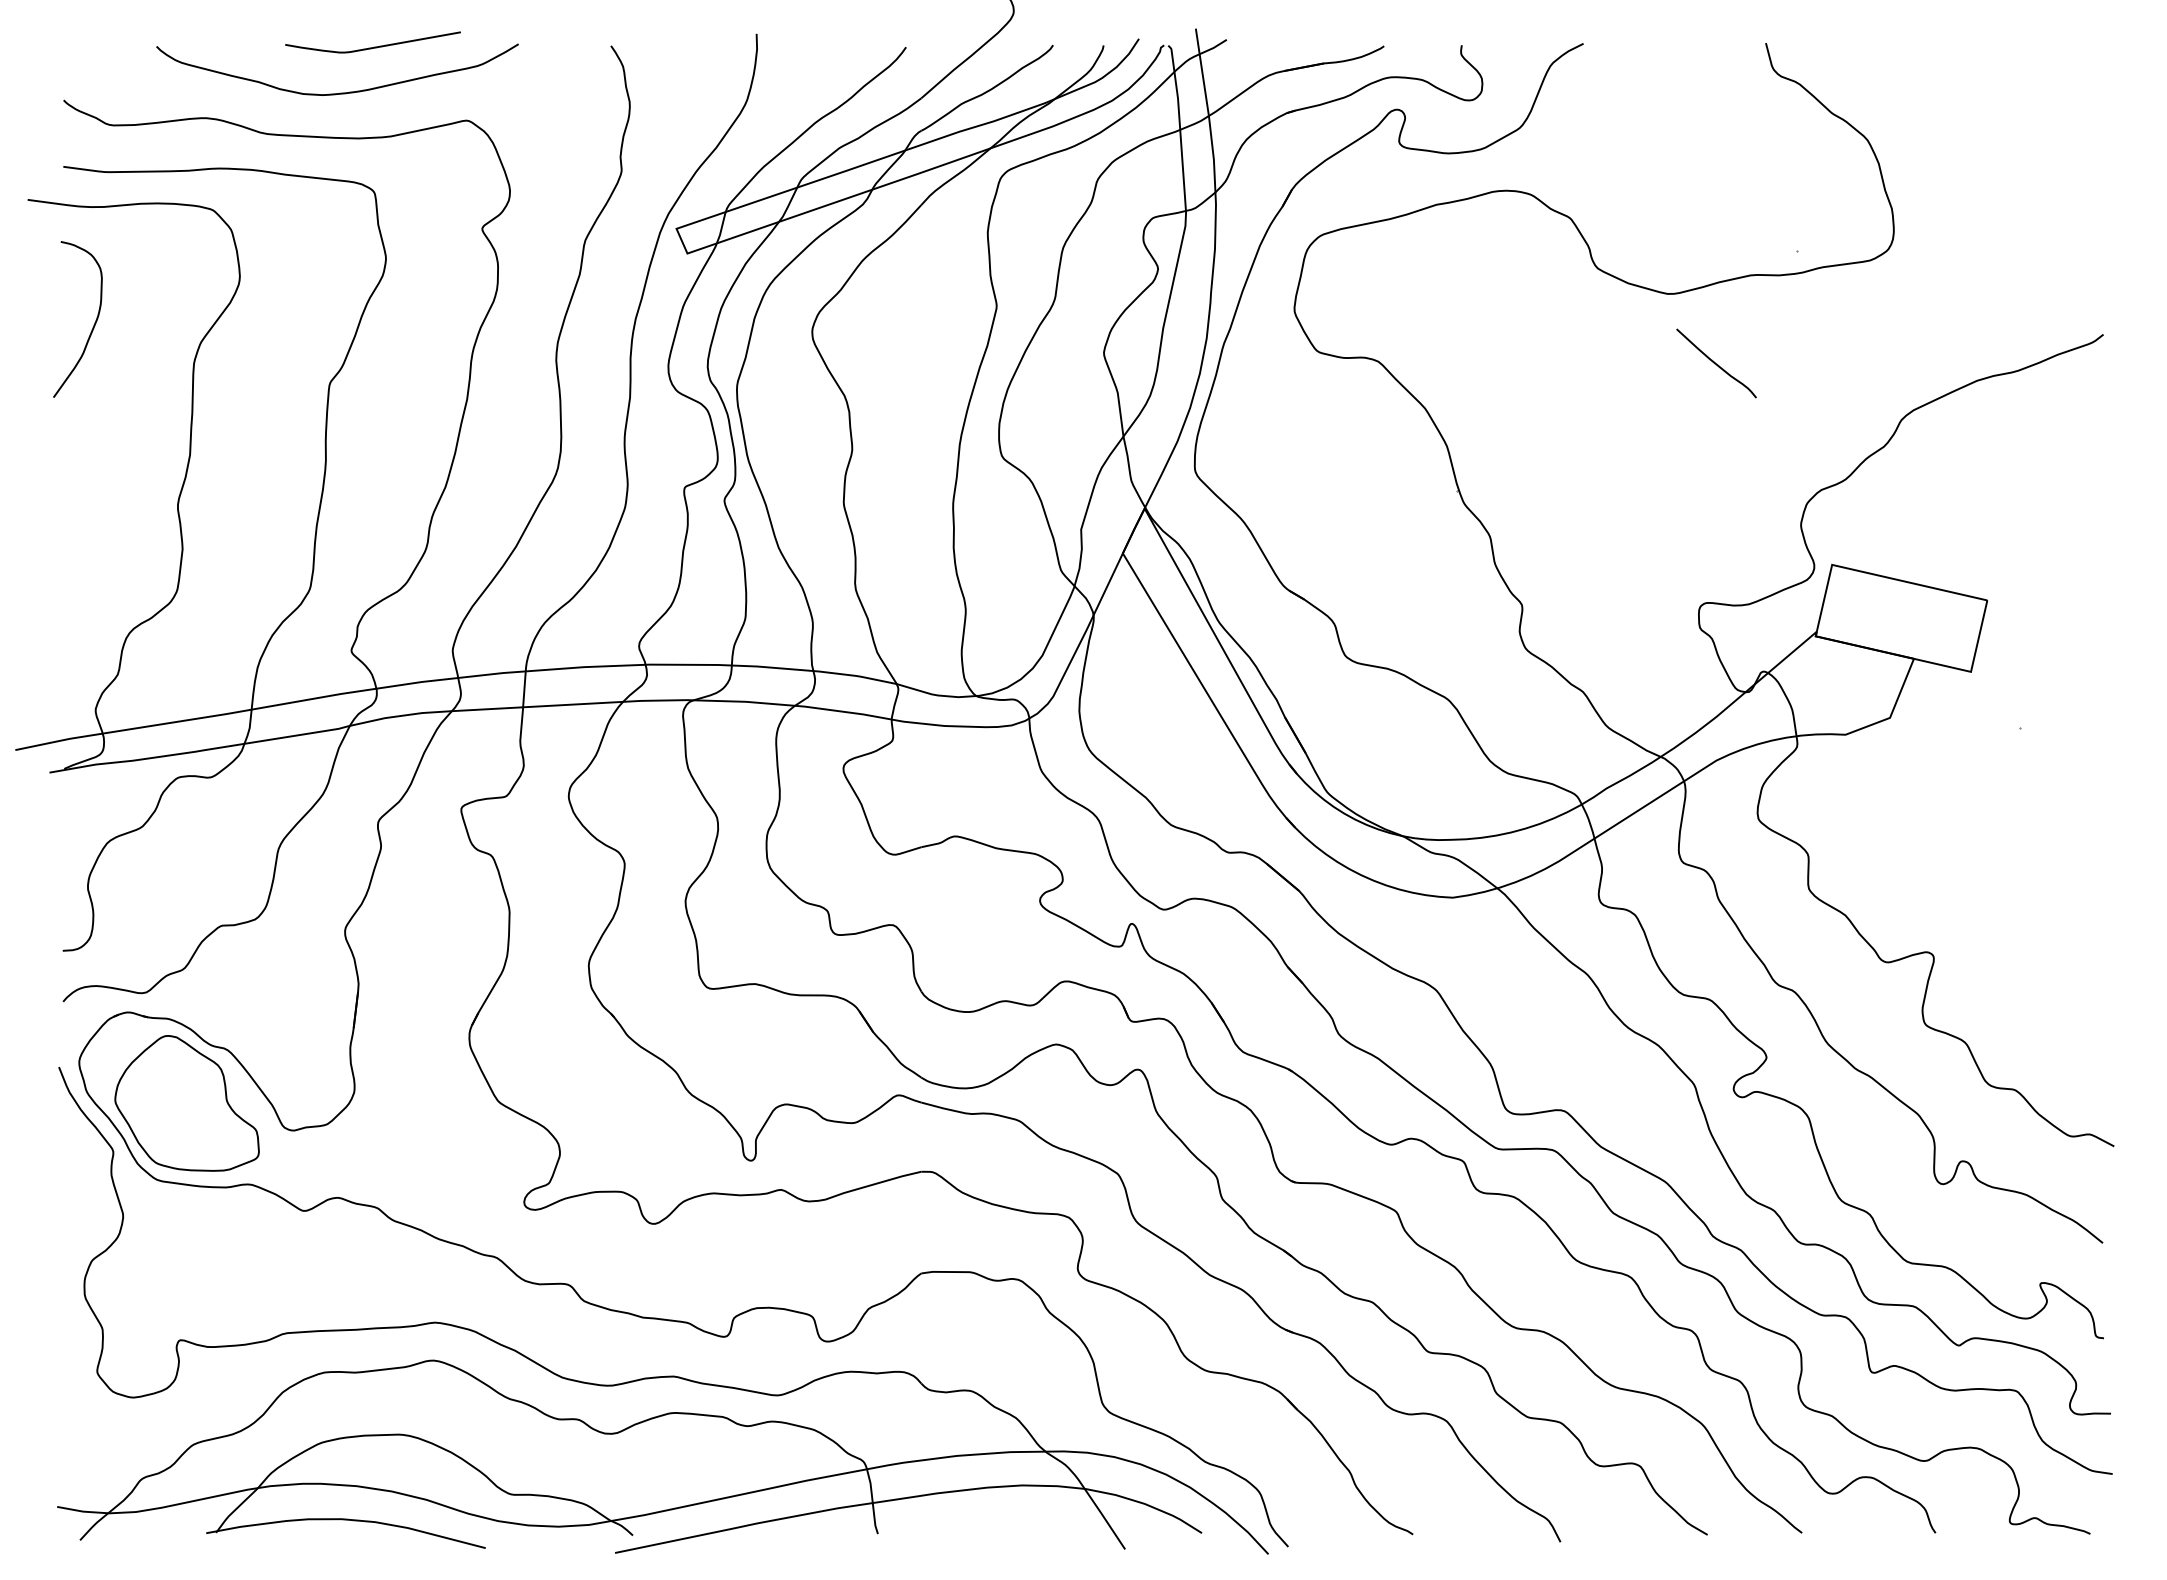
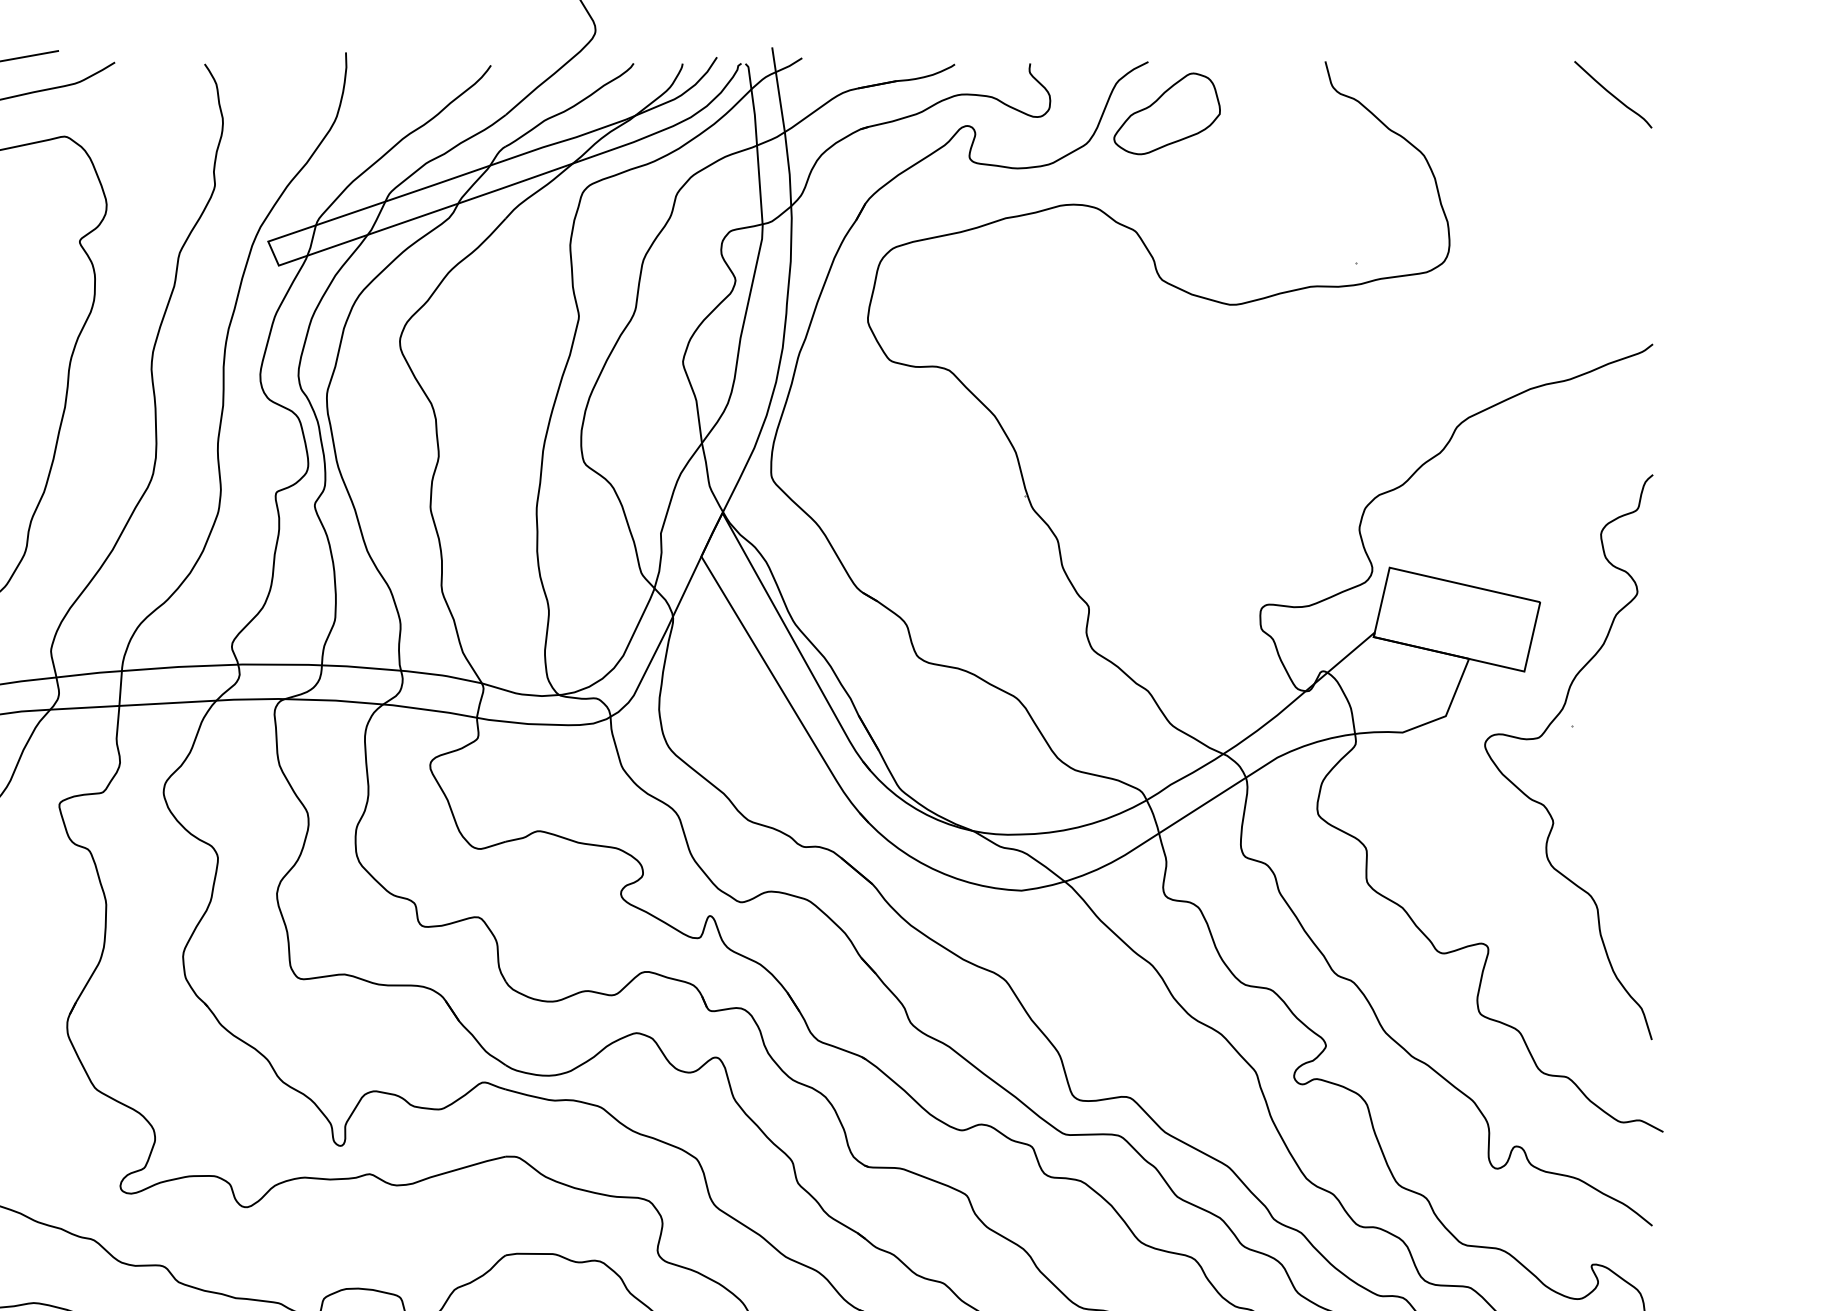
part: (1602, 96) -> (1166, 113), added
curve: (1716, 363) -> (1613, 94), moved
curve: (1991, 736) -> (1544, 734), added

